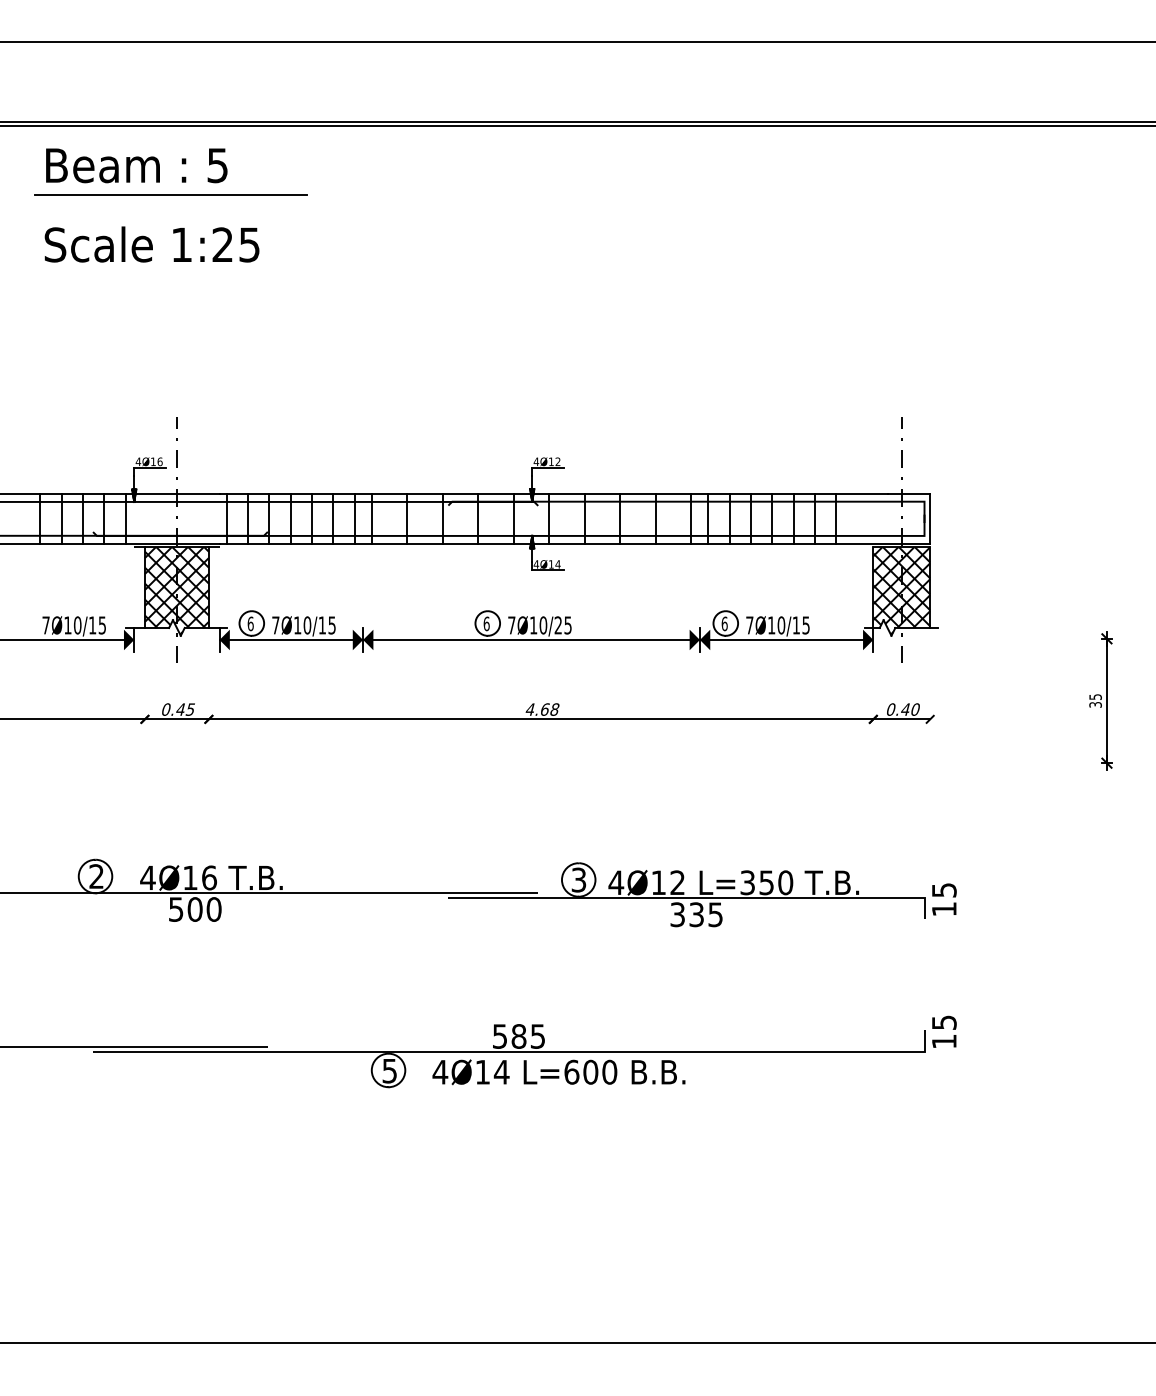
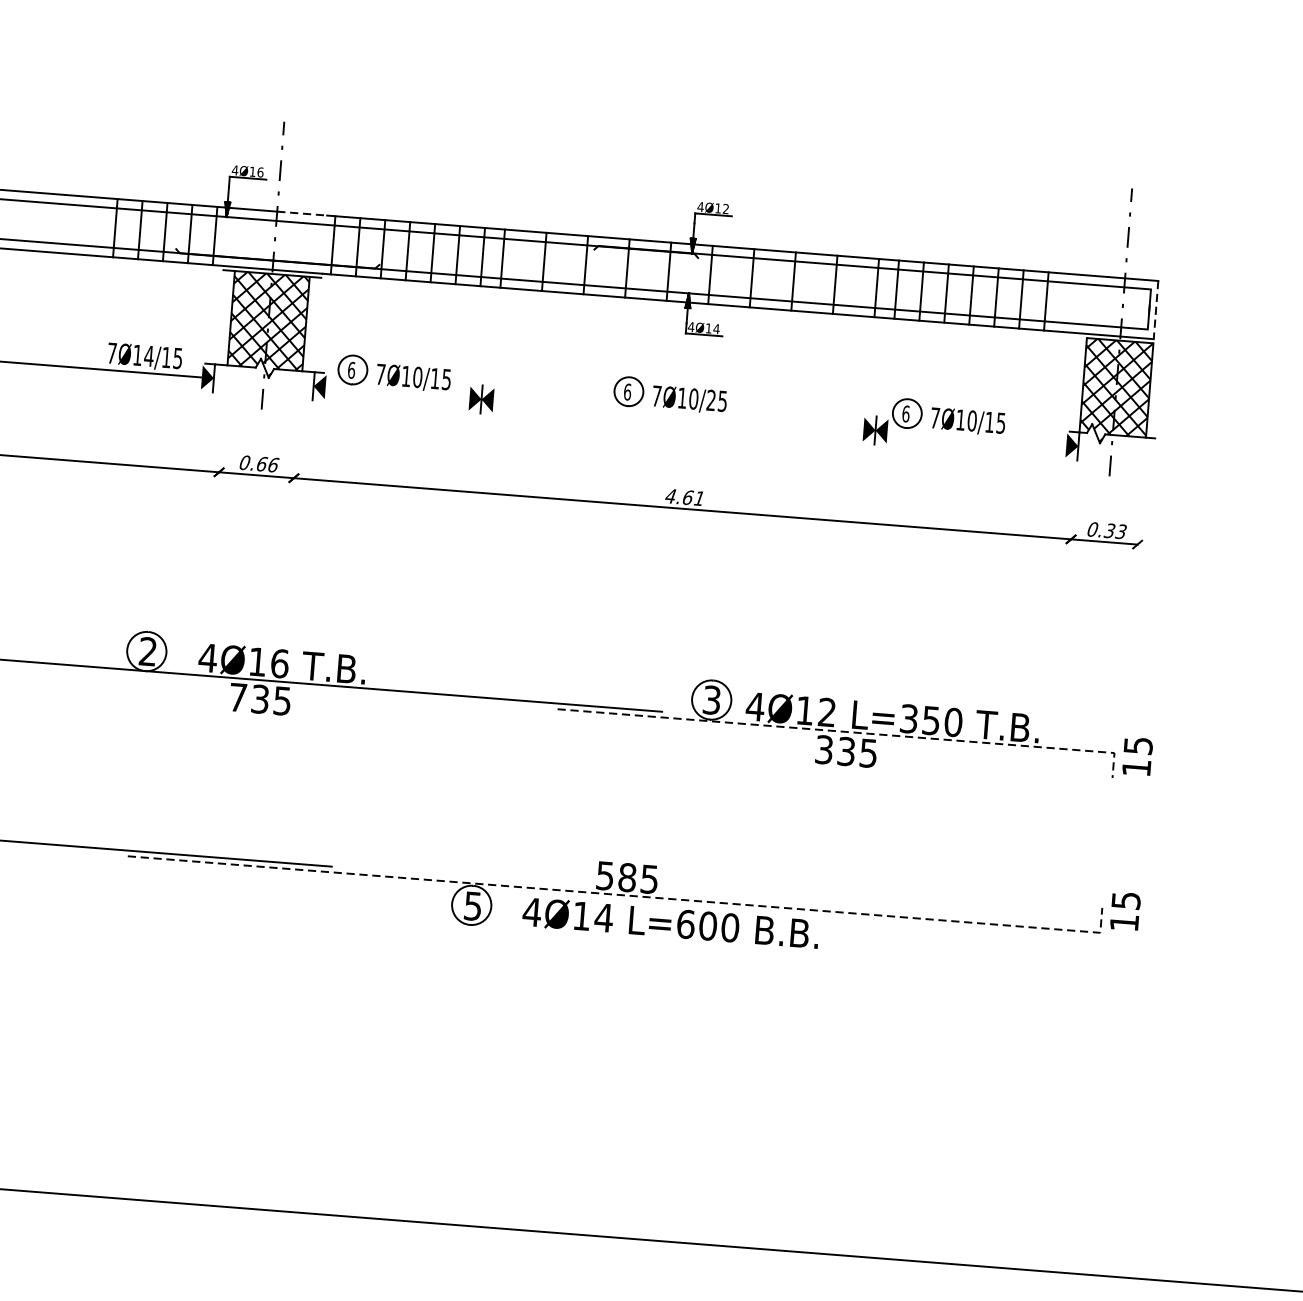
line: (198, 494) -> (302, 214), solid -> dashed
line: (930, 518) -> (1156, 309), solid -> dashed
text: (77, 625) -> (148, 356), 7Ø10/15 -> 7Ø14/15
line: (544, 639) -> (693, 415), removed
text: (185, 709) -> (267, 464), 0.45 -> 0.66
text: (554, 709) -> (699, 498), 4.68 -> 4.61
text: (909, 709) -> (1114, 531), 0.40 -> 0.33
line: (697, 898) -> (848, 732), solid -> dashed
text: (195, 909) -> (260, 699), 500 -> 735
line: (520, 1051) -> (627, 895), solid -> dashed

